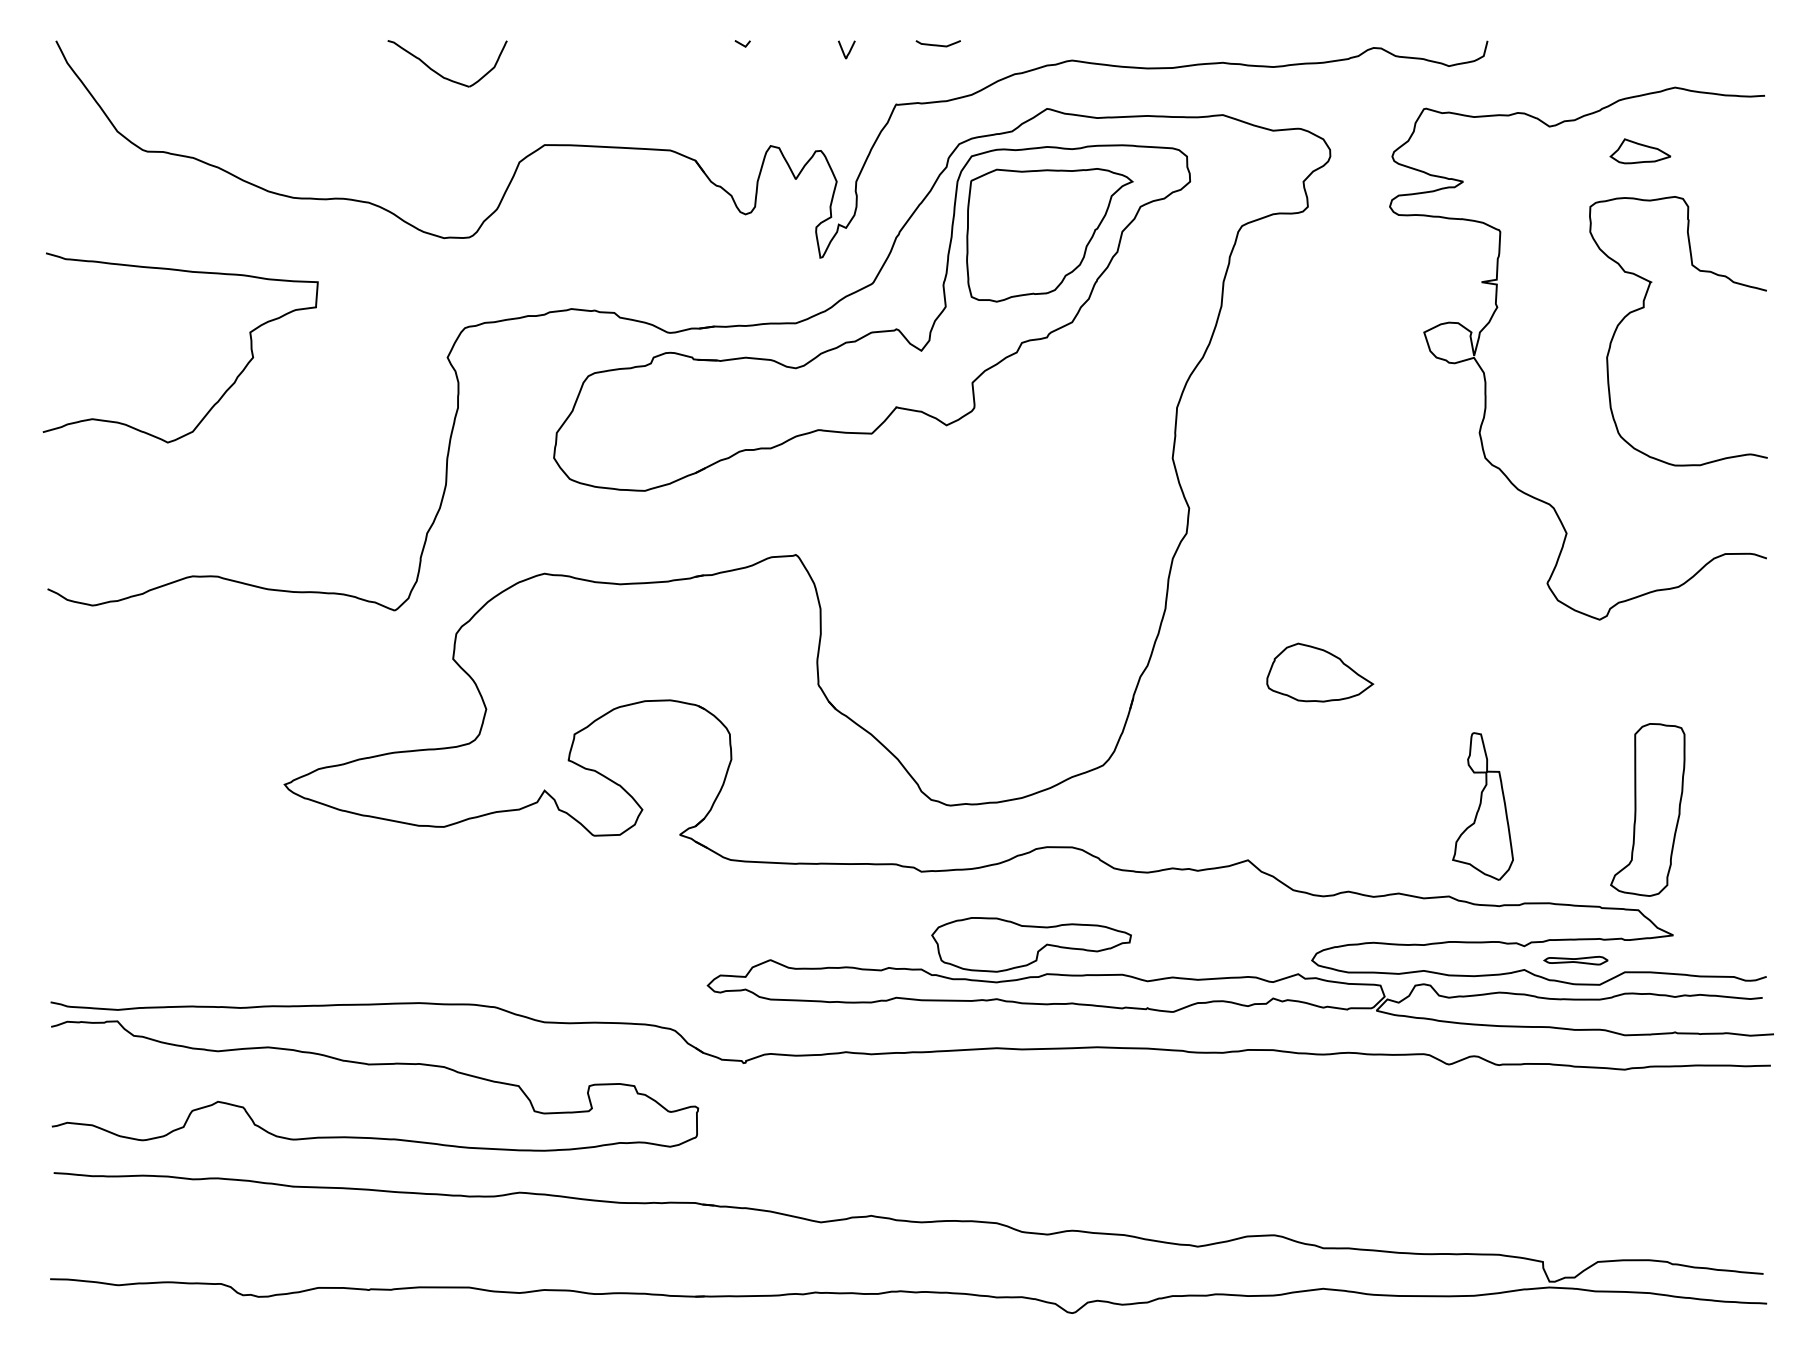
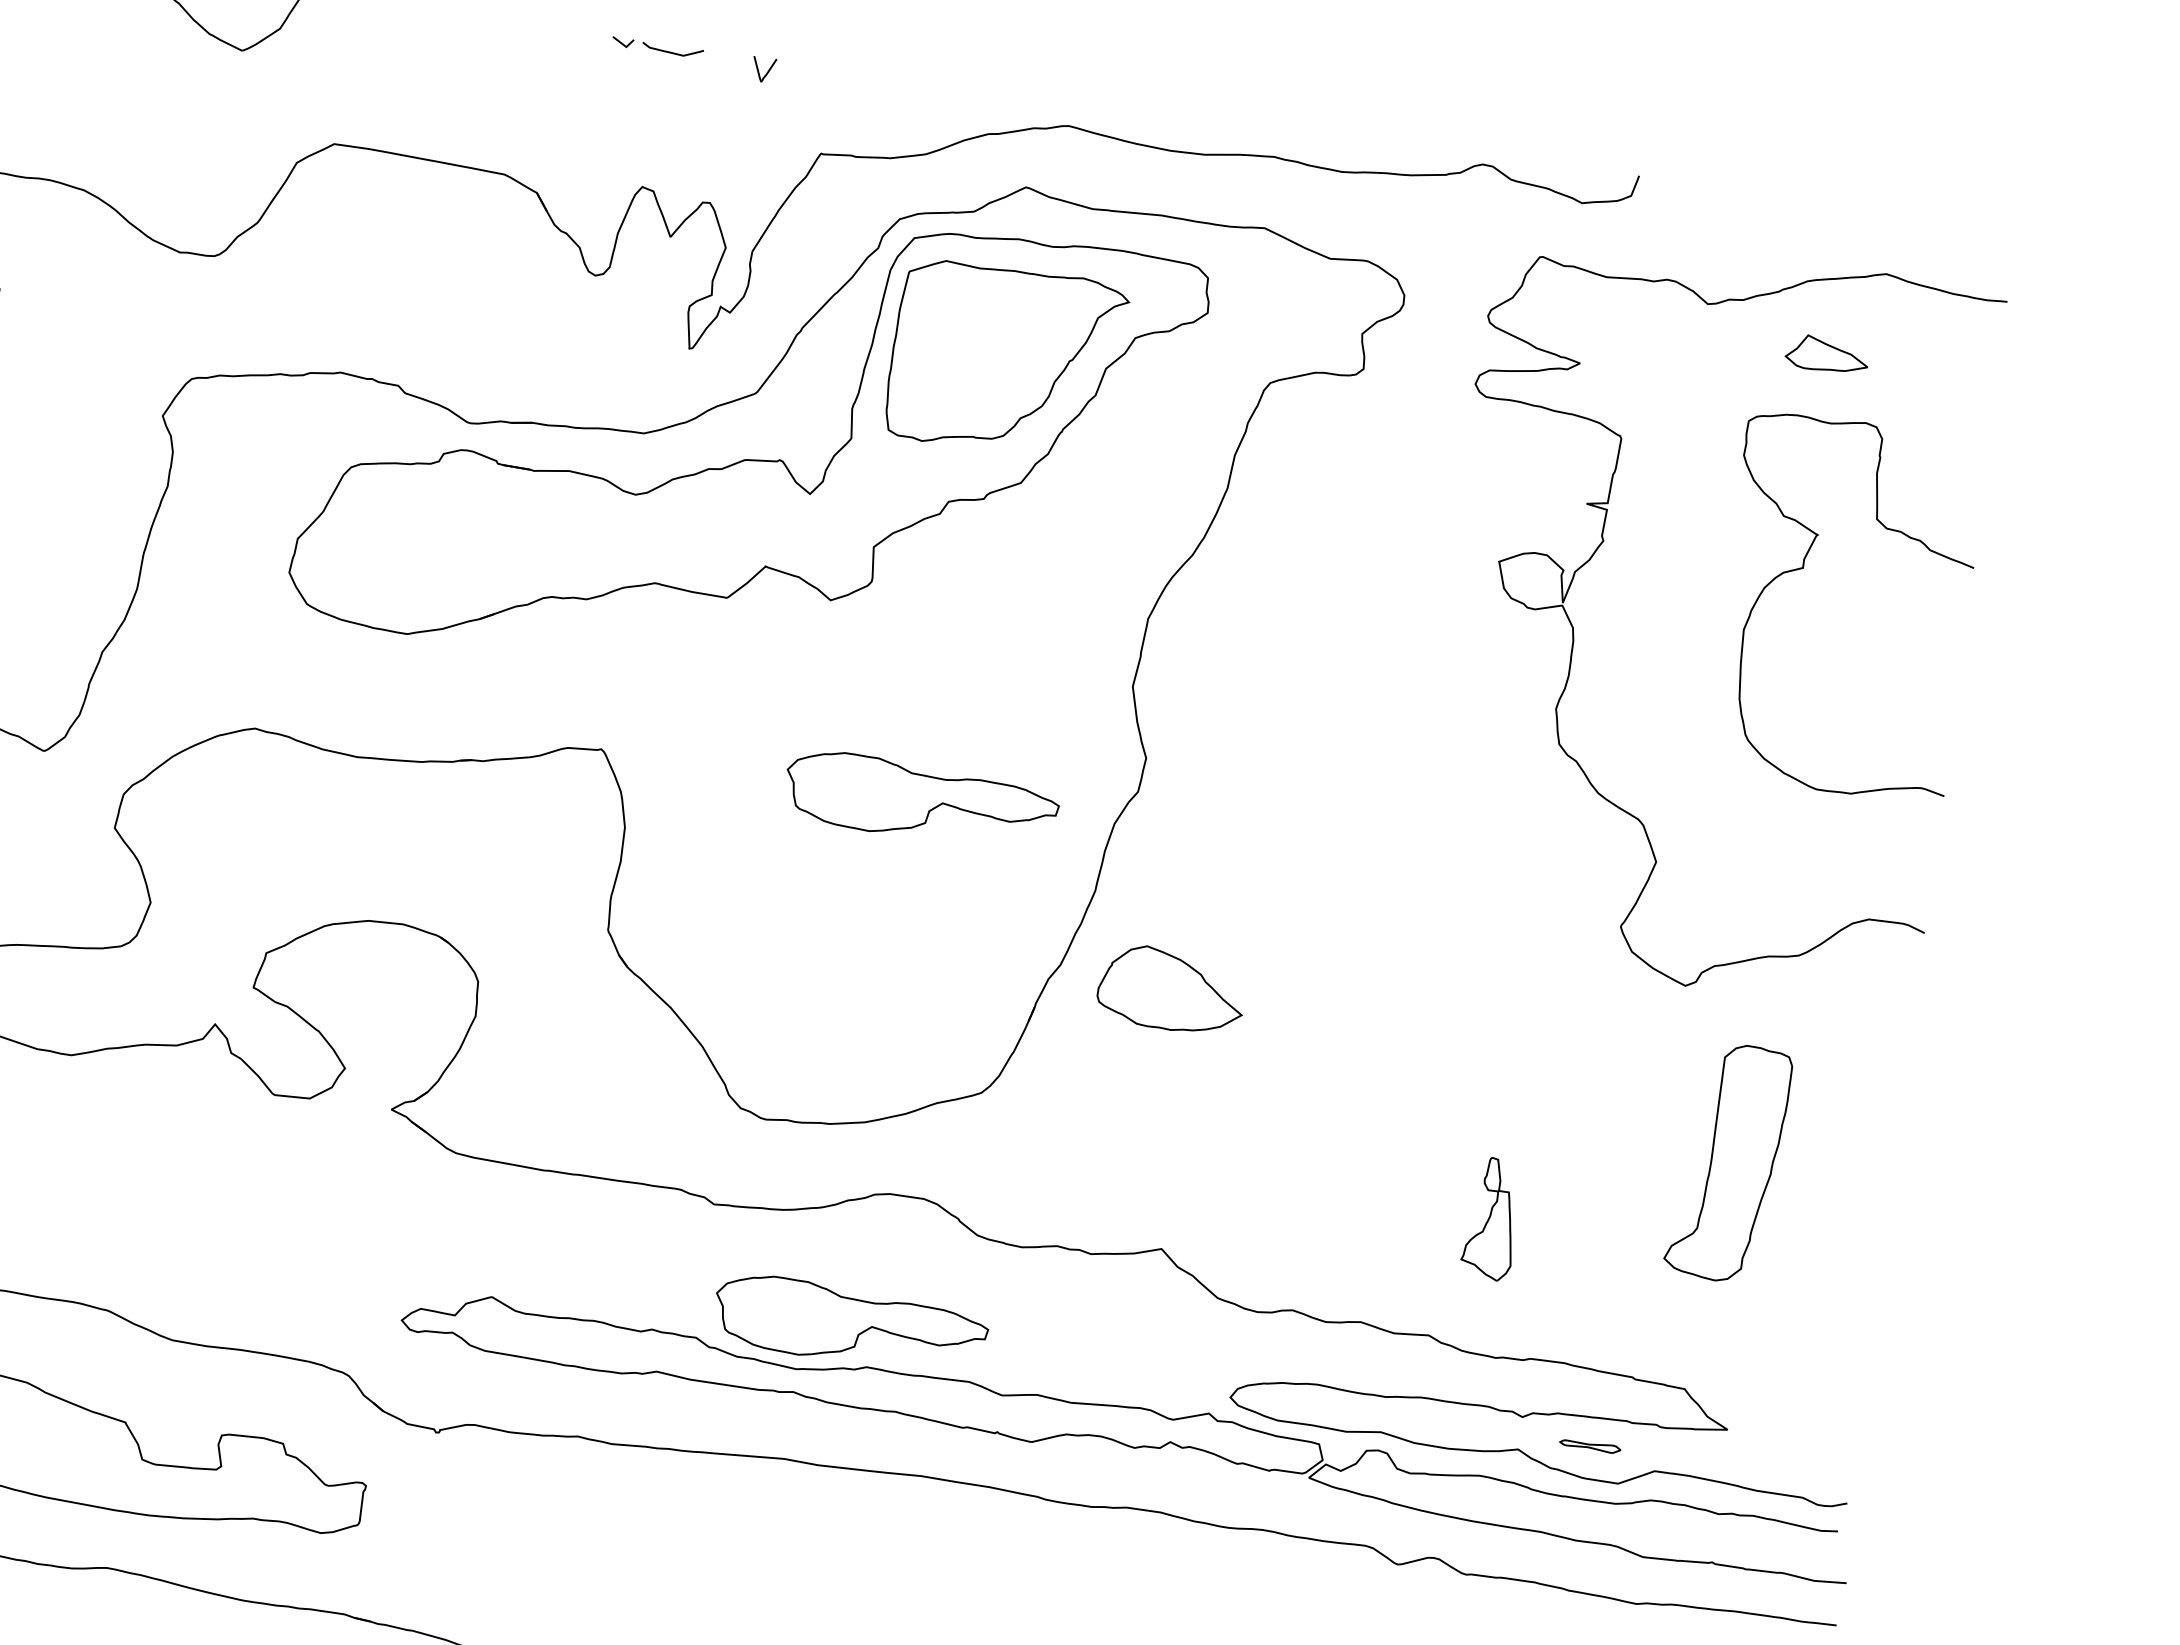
curve: (937, 44) -> (671, 51), moved
part: (1031, 560) -> (921, 800), added
part: (1320, 672) -> (1172, 989), moved
part: (1482, 806) -> (1491, 1218), size x0.6
part: (1647, 809) -> (1727, 1162), moved
part: (1575, 960) -> (1589, 1446), size x0.7

